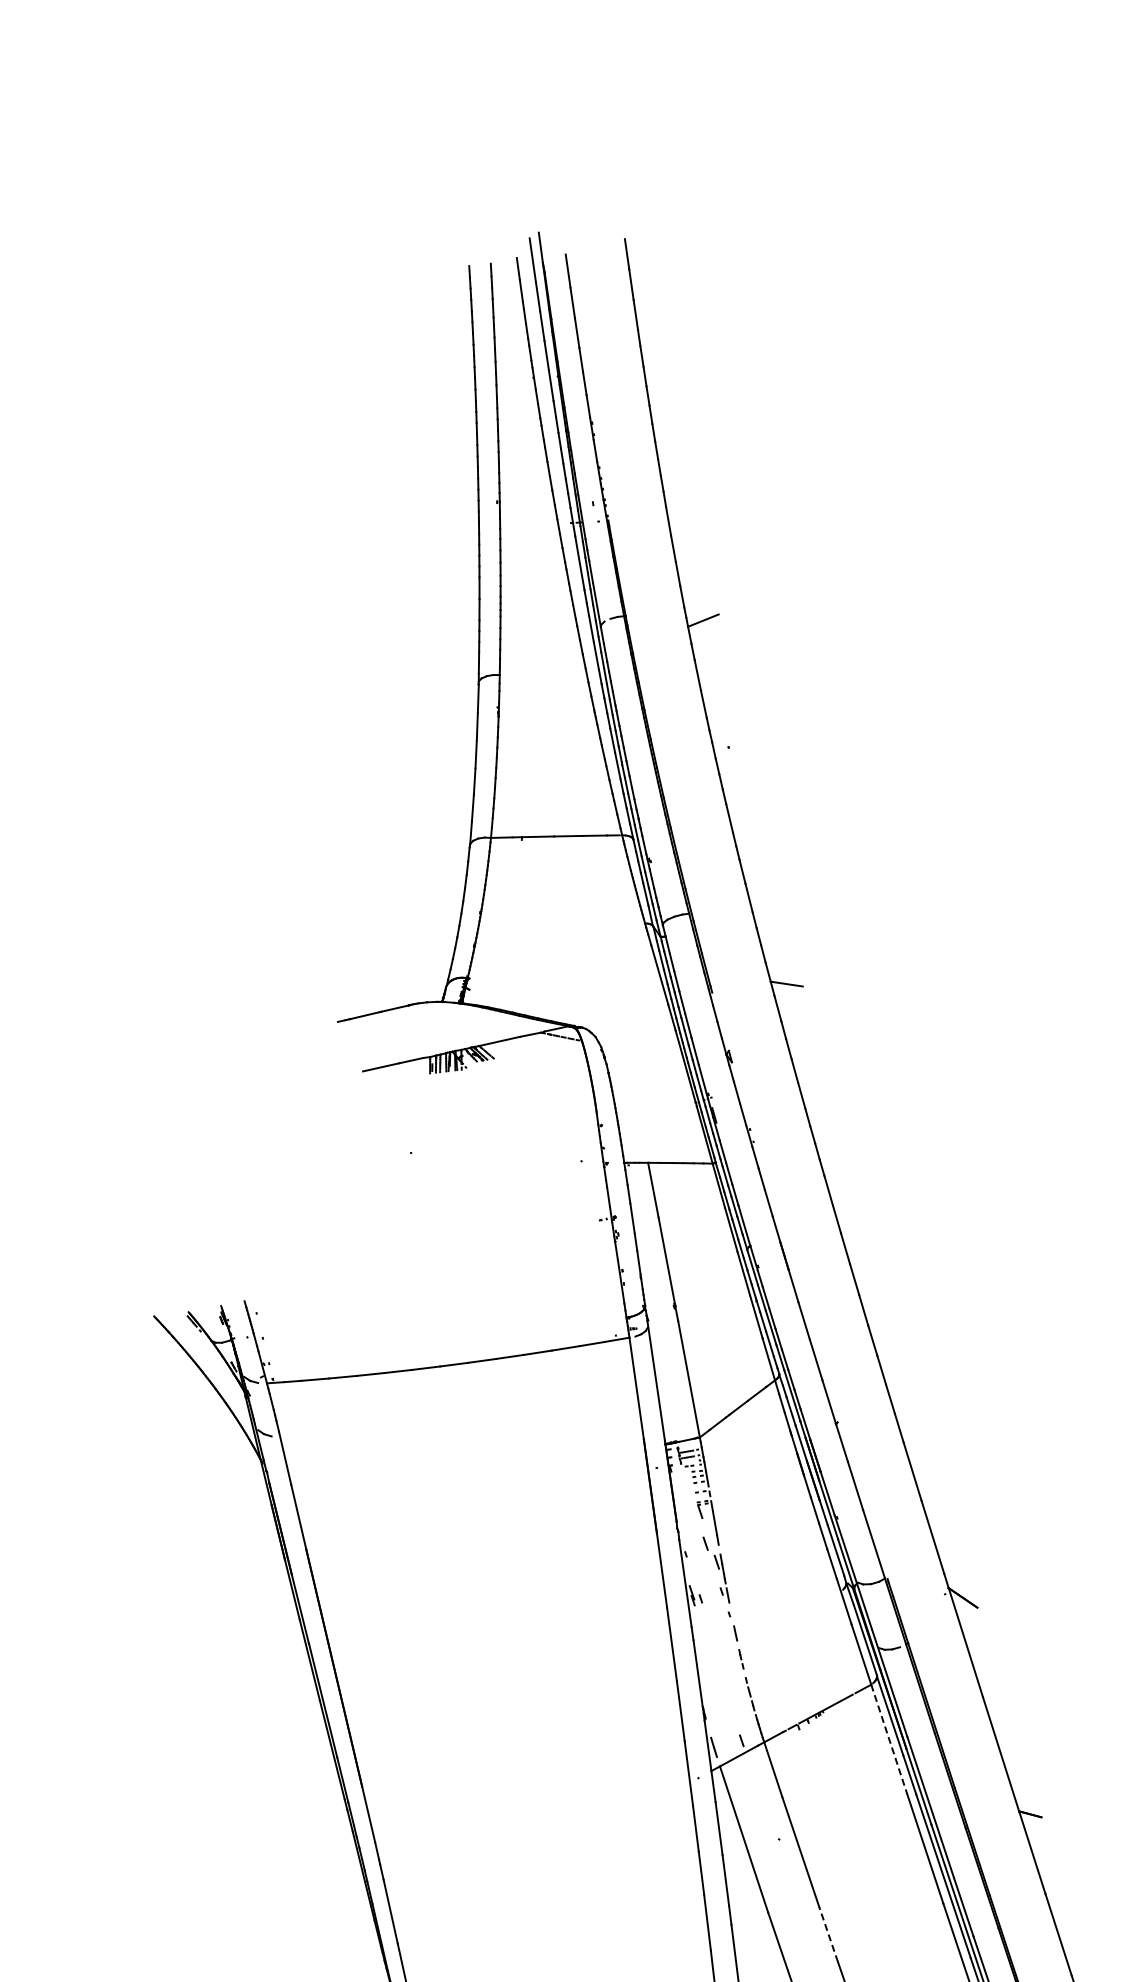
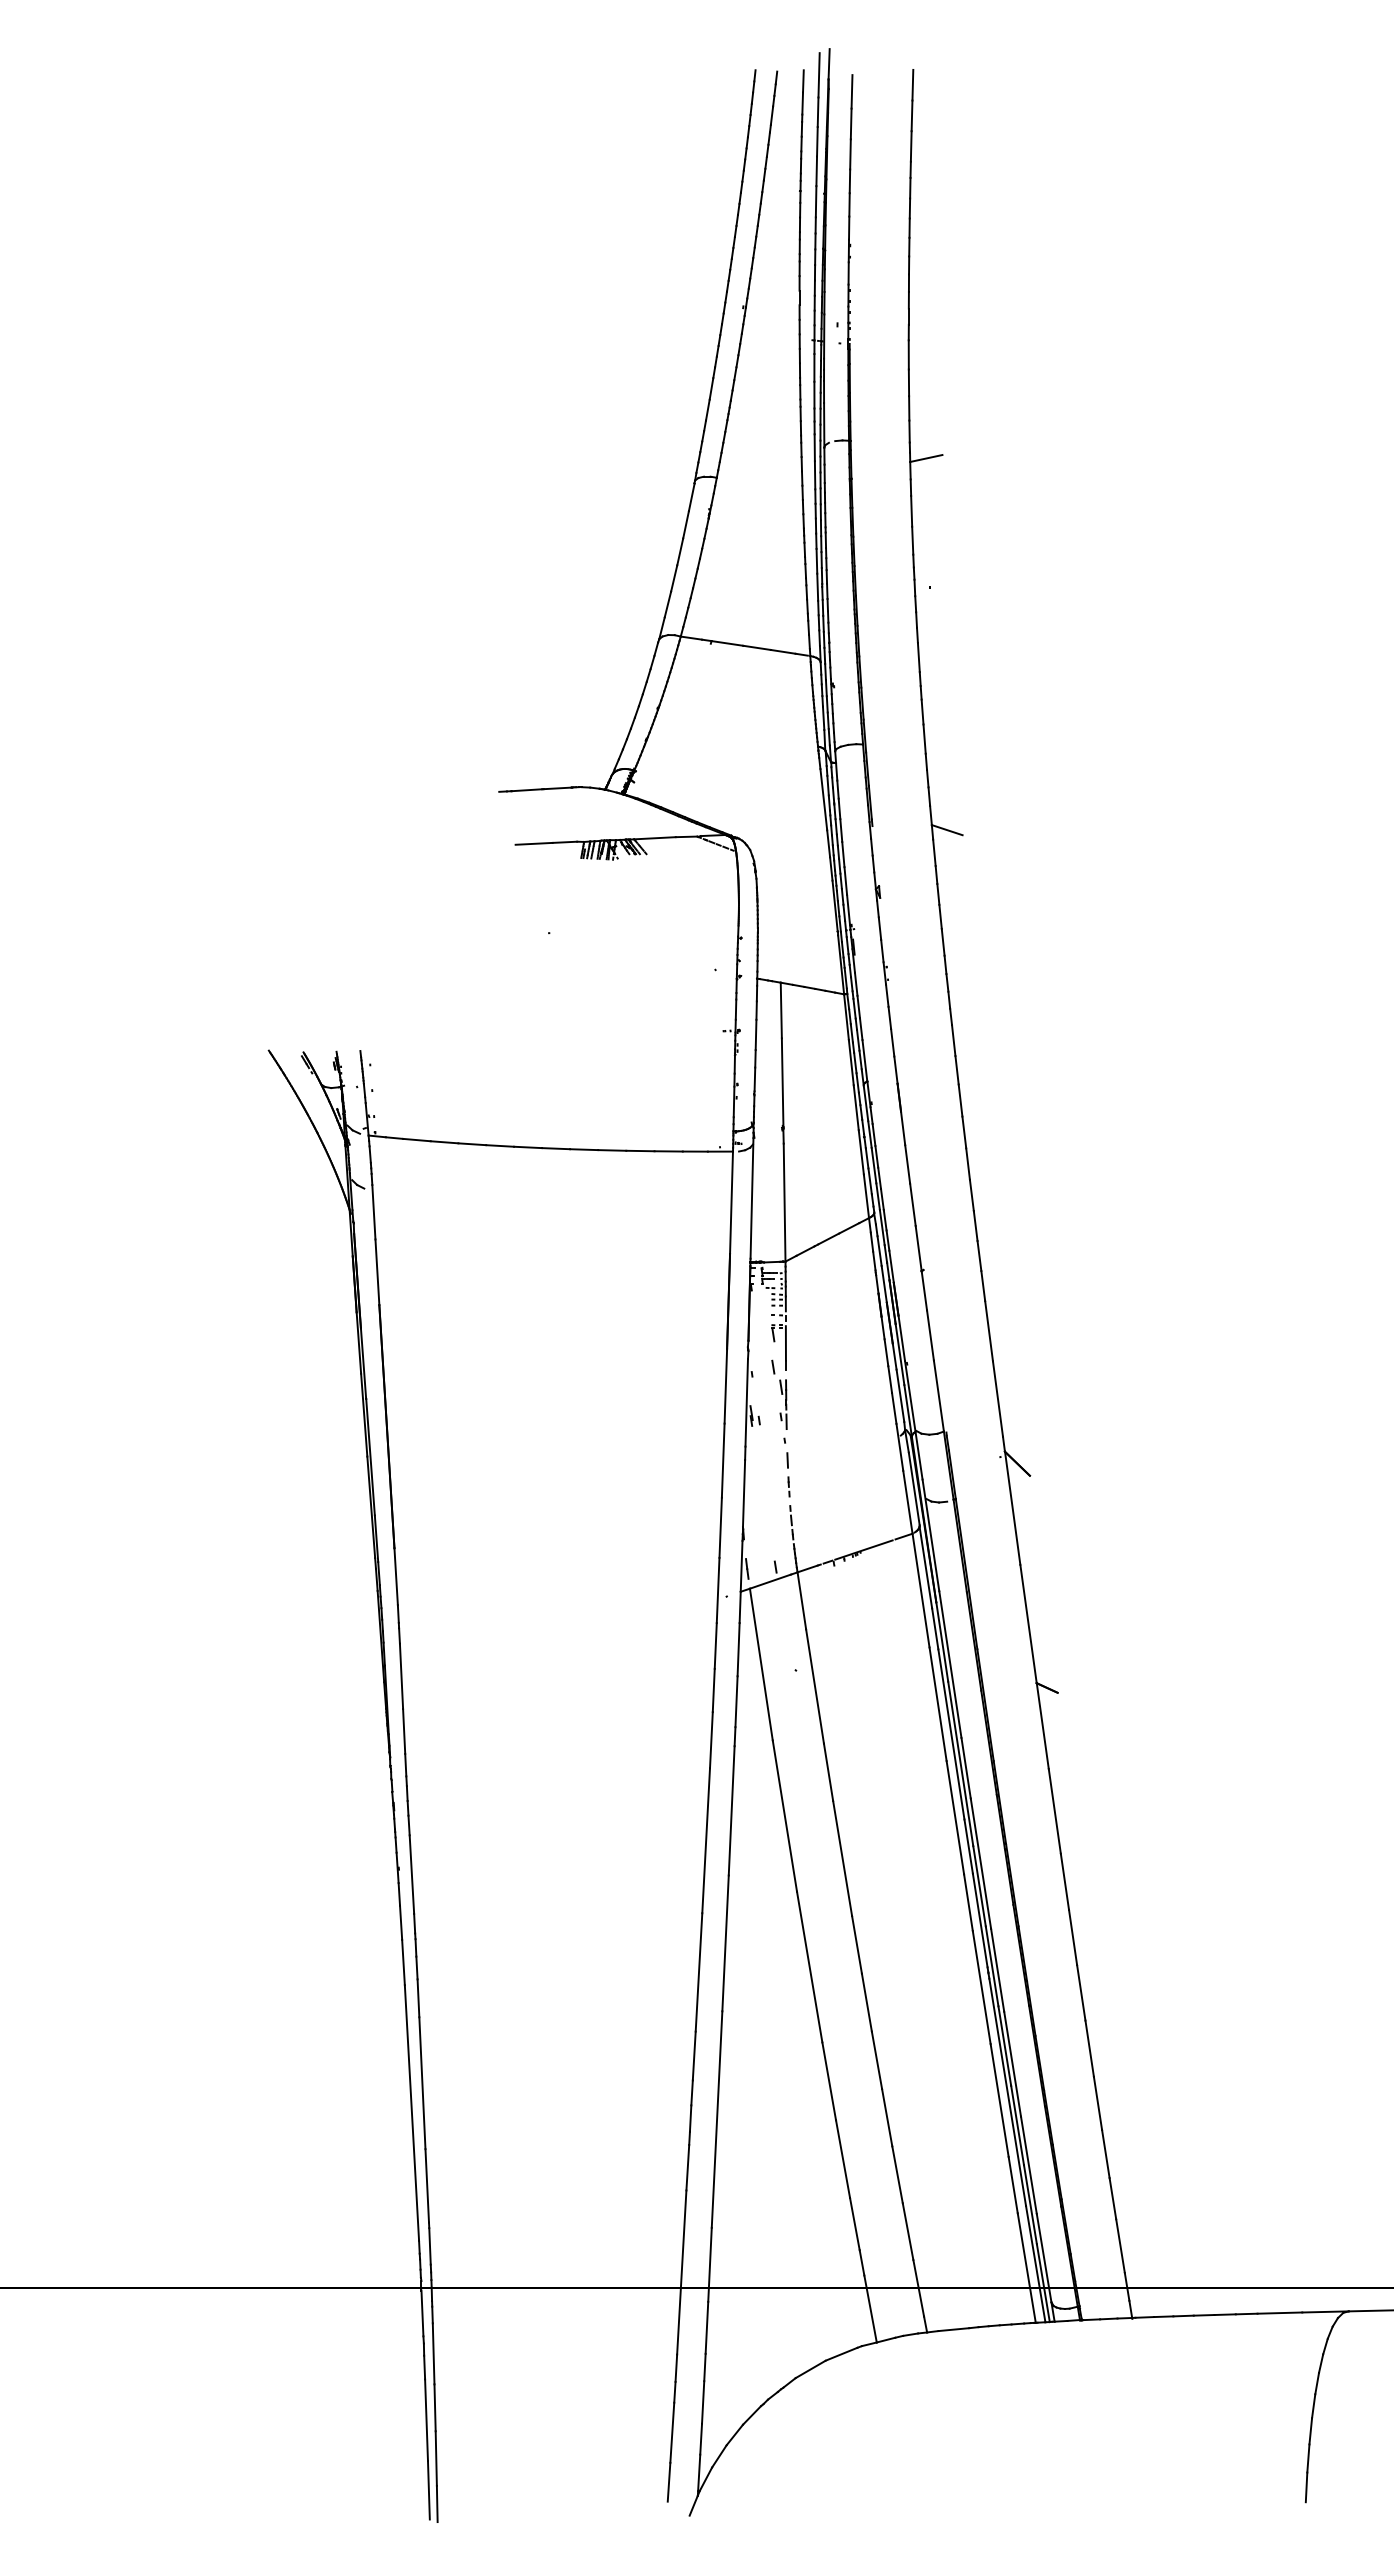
line: (889, 1739) -> (921, 1590), dashed -> solid
line: (828, 1933) -> (828, 1771), dashed -> solid

